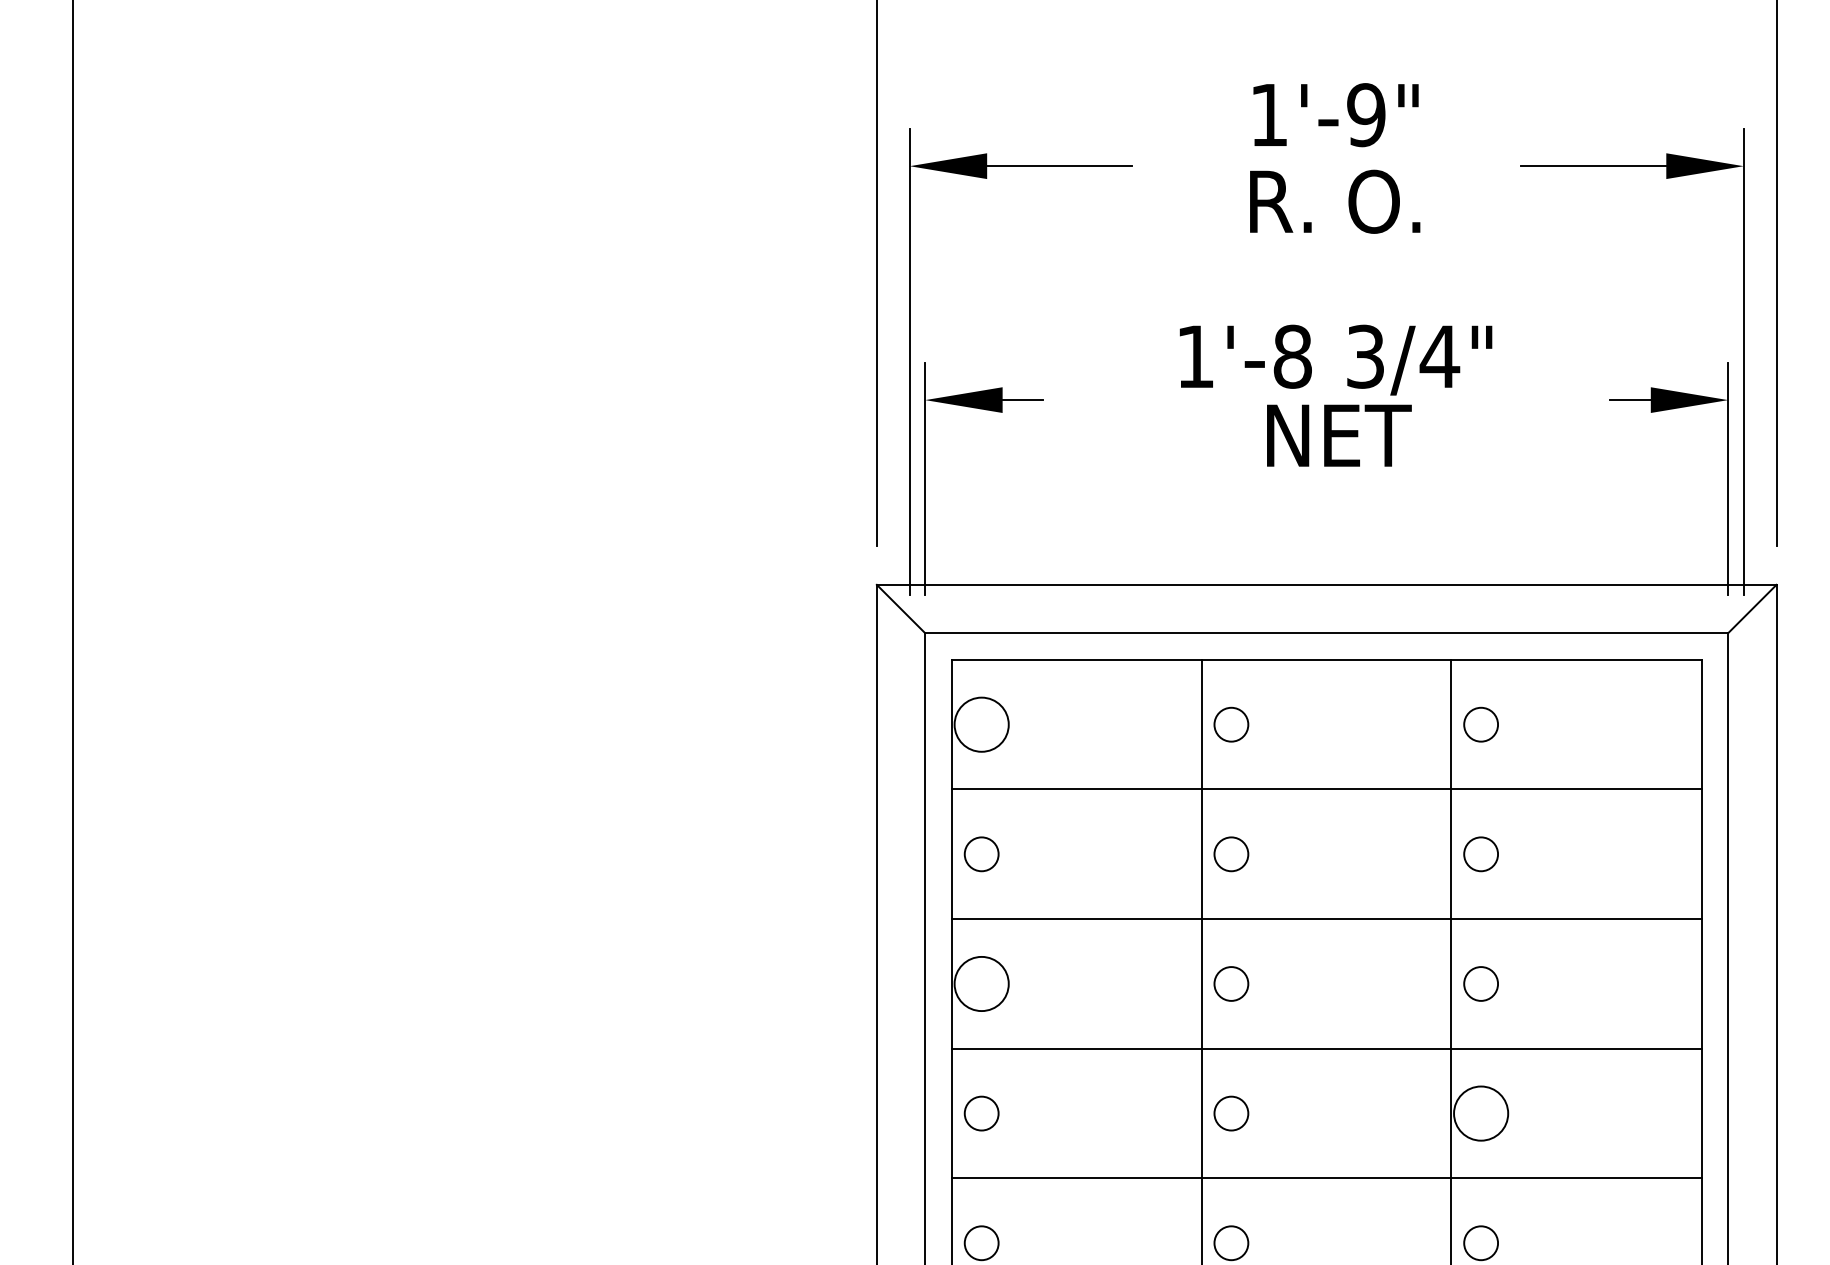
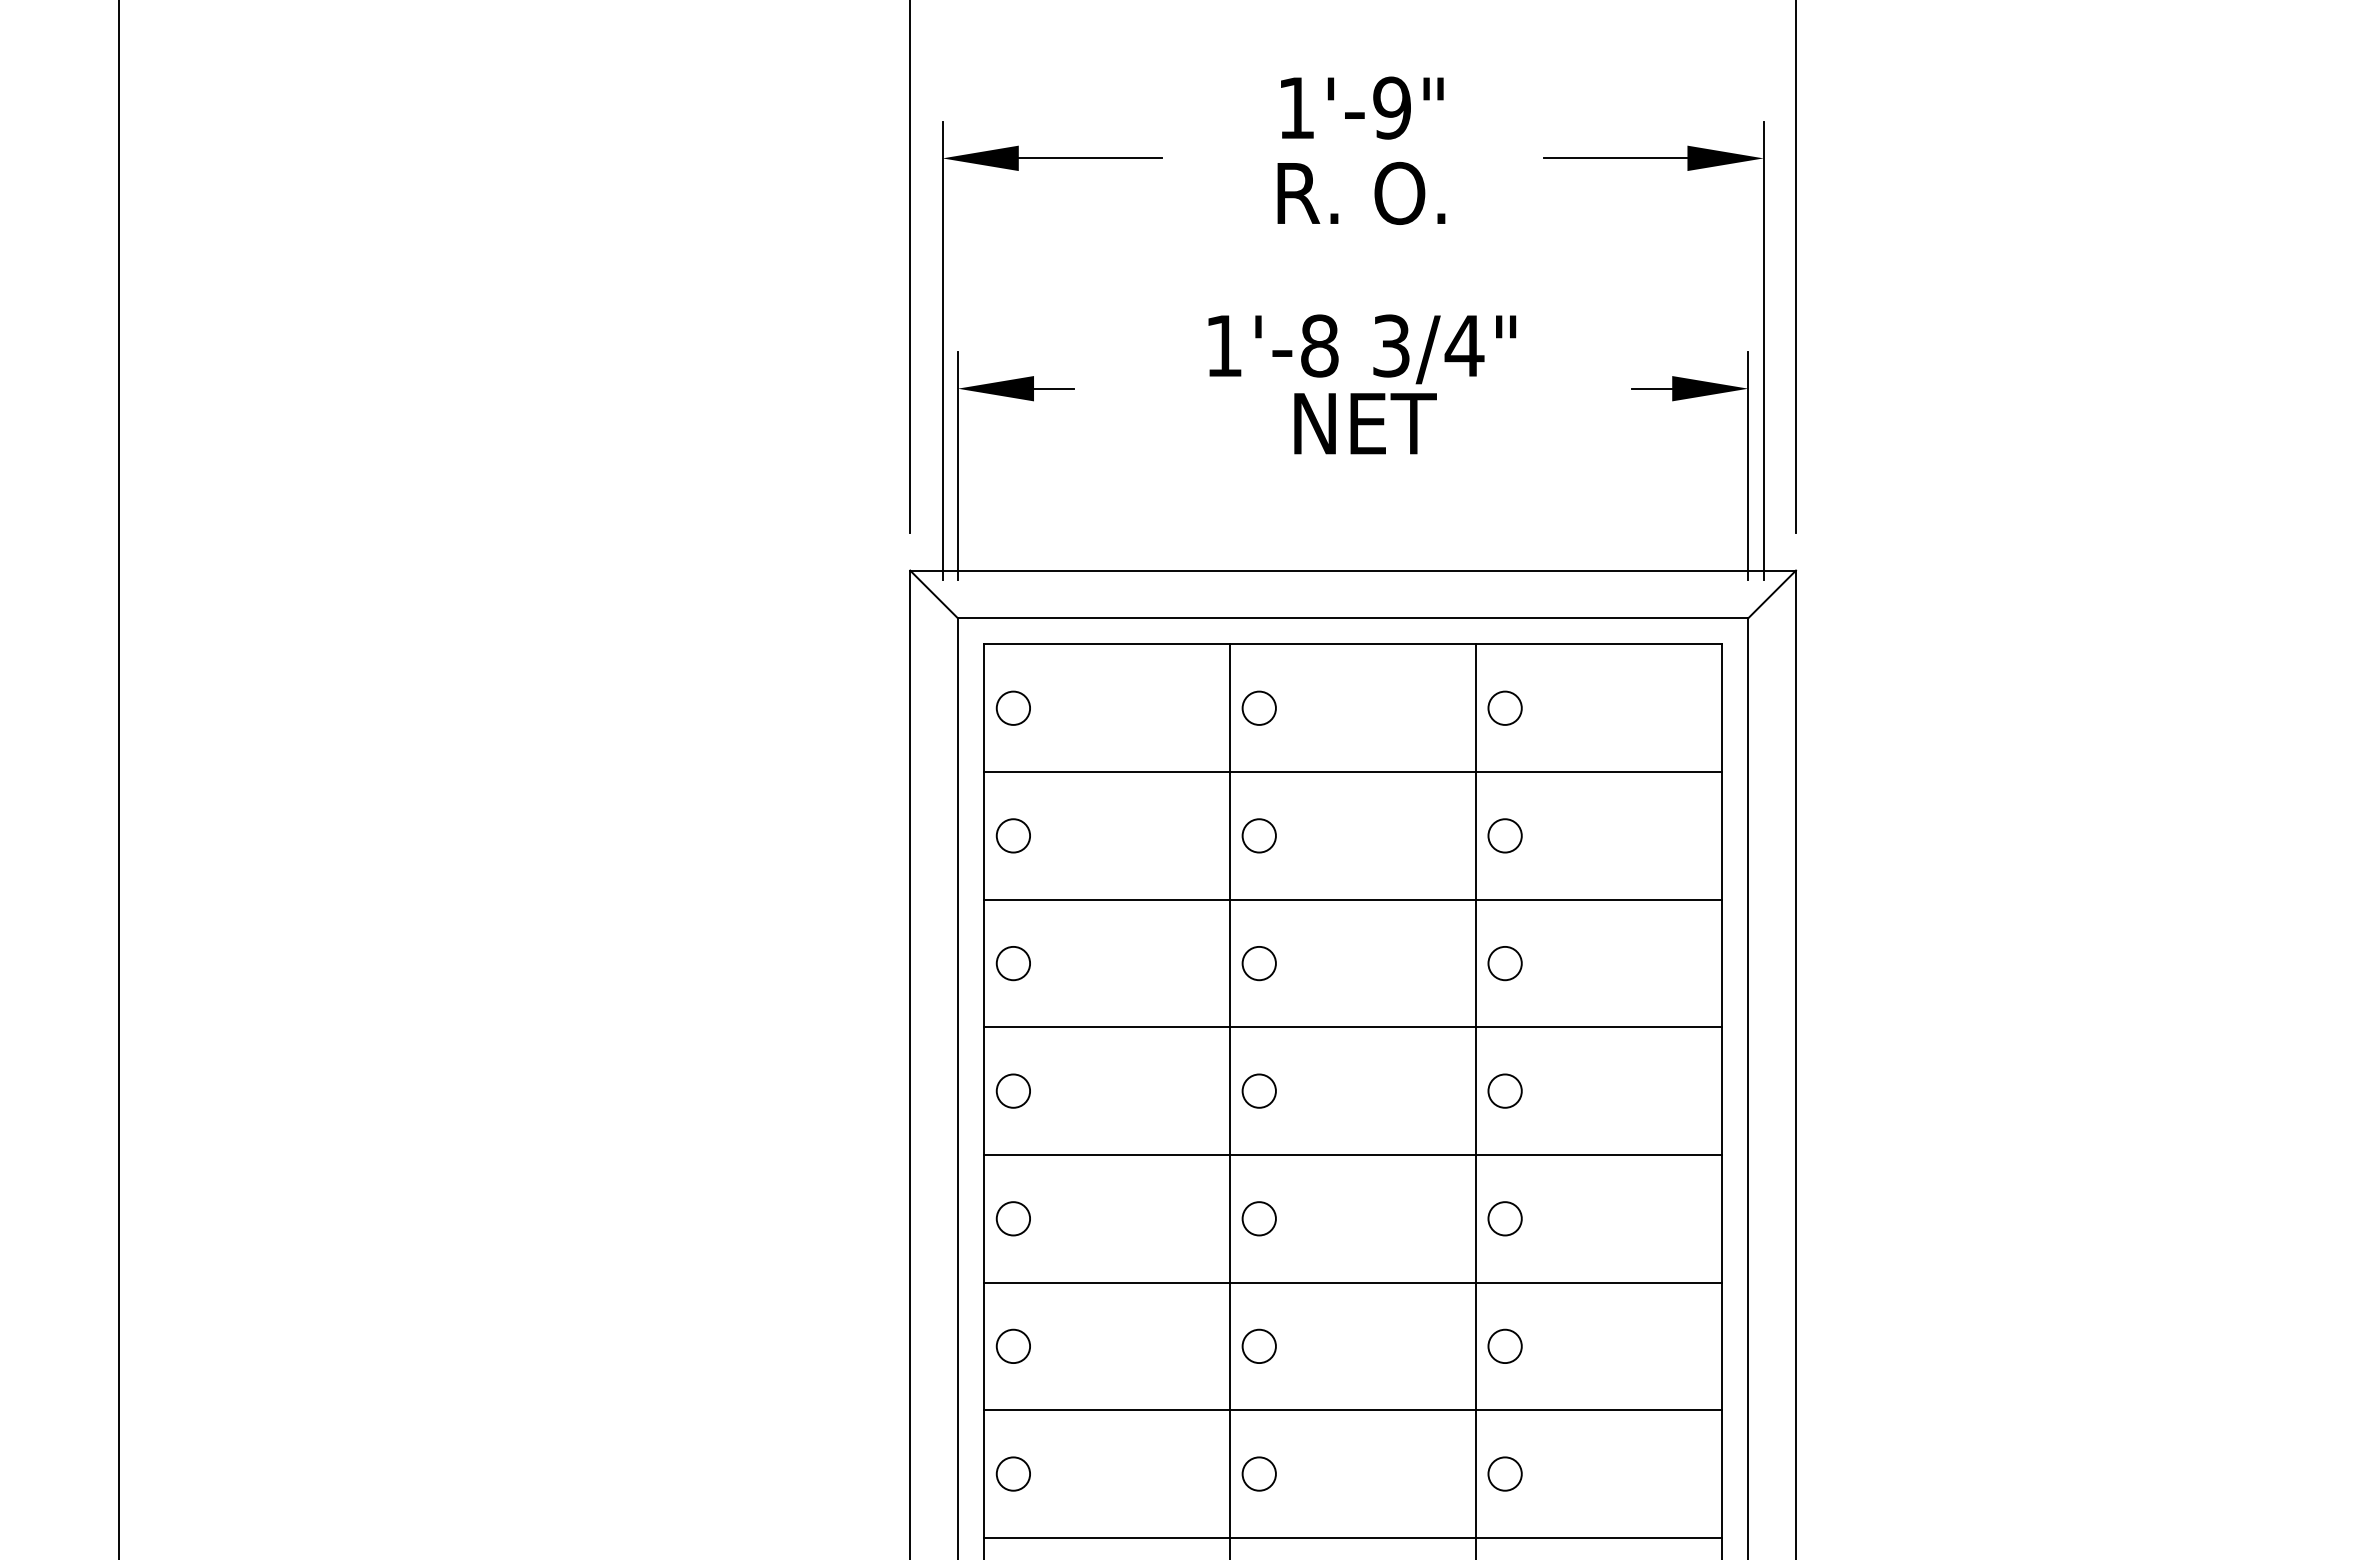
circle: (981, 723) -> (1013, 707), size x0.62
circle: (981, 983) -> (1013, 963), size x0.62
circle: (1480, 1112) -> (1504, 1090), size x0.62

